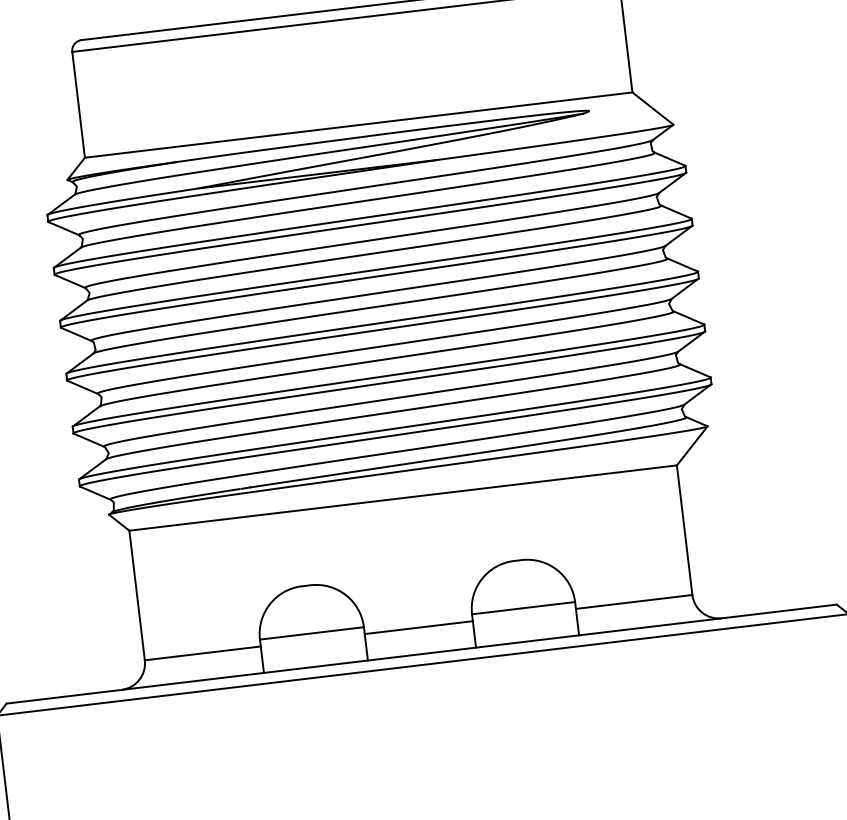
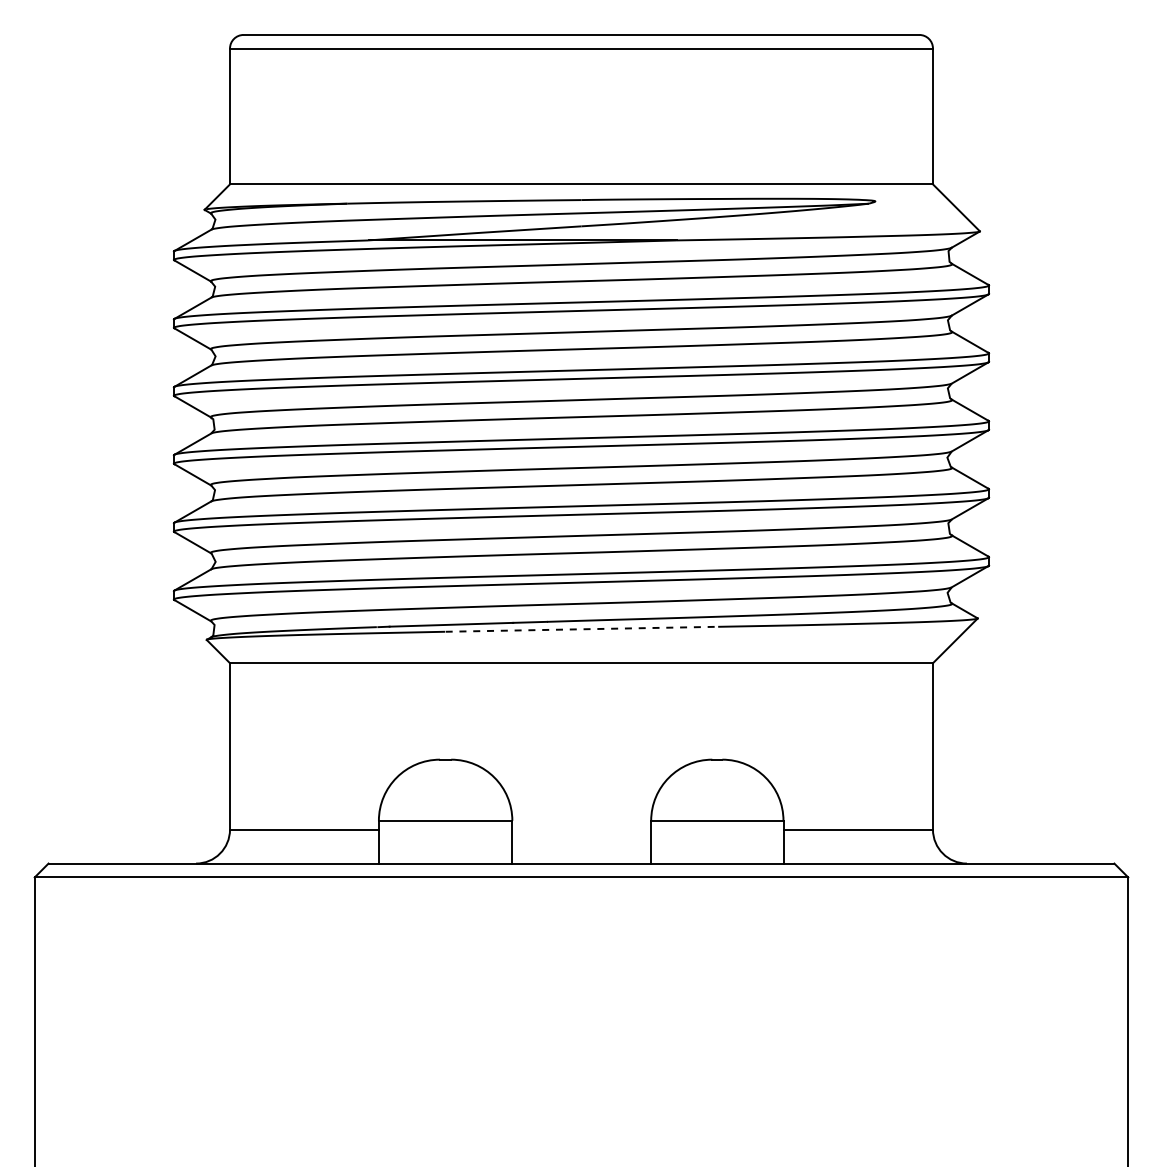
line: (400, 471) -> (581, 629), solid -> dashed
line: (418, 627) -> (581, 829), removed

